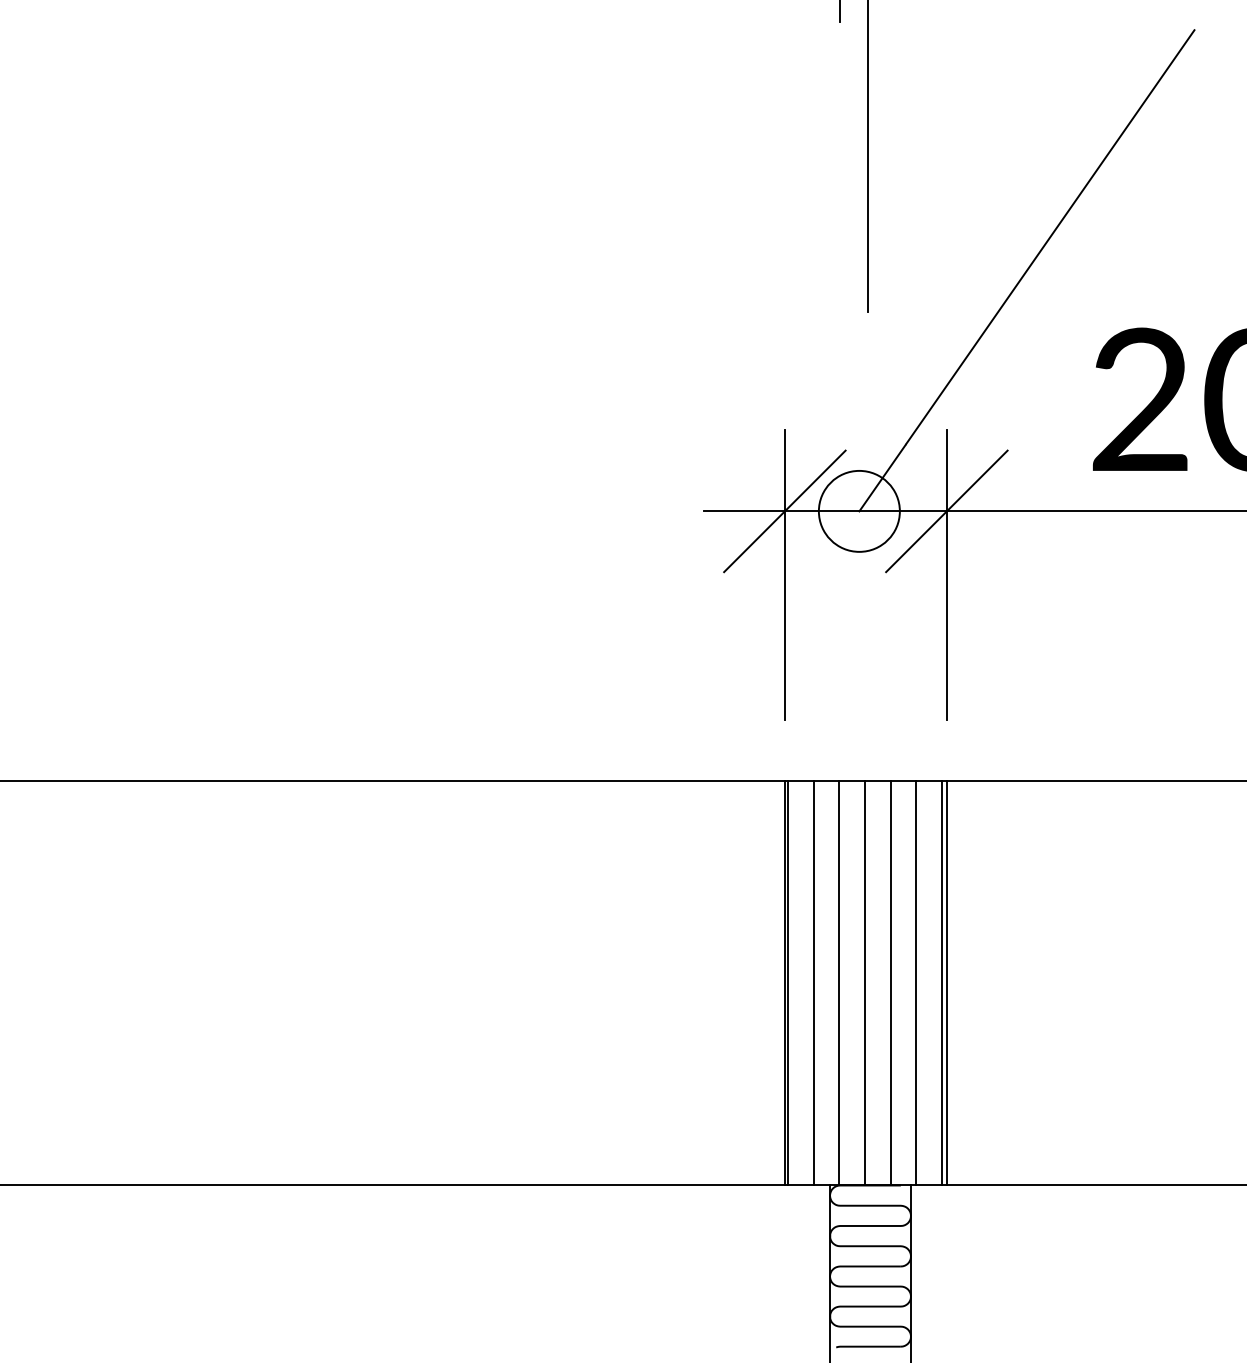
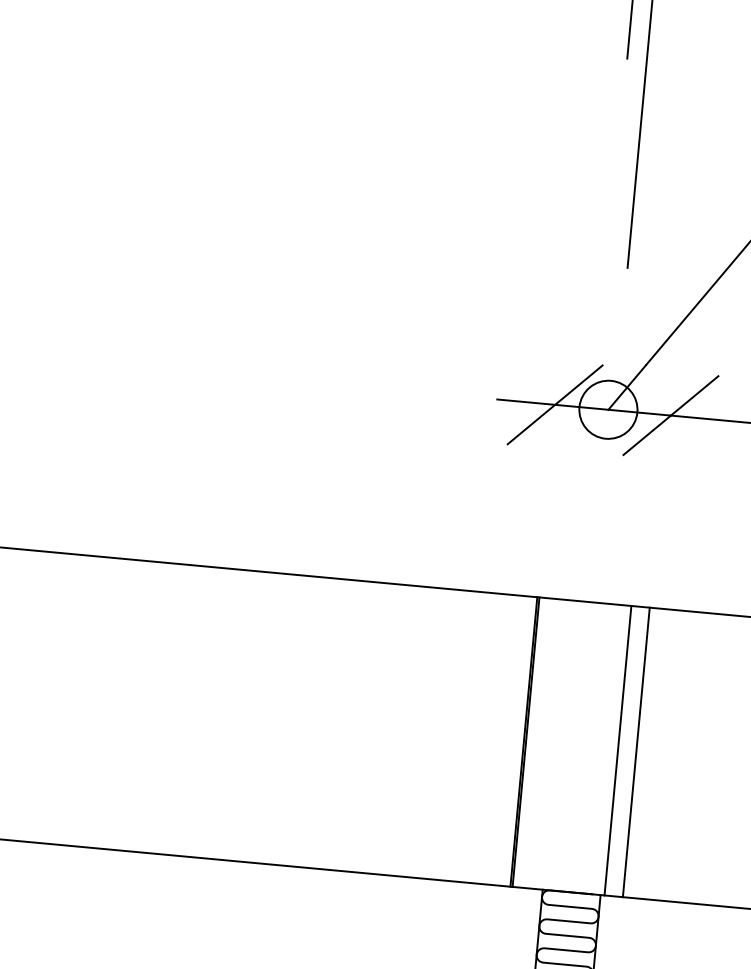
line: (784, 574) -> (550, 449), removed
line: (946, 574) -> (666, 460), removed
line: (813, 982) -> (544, 743), removed
line: (839, 982) -> (562, 745), removed
line: (865, 982) -> (581, 746), removed
line: (890, 982) -> (599, 748), removed
line: (946, 982) -> (639, 752), removed

